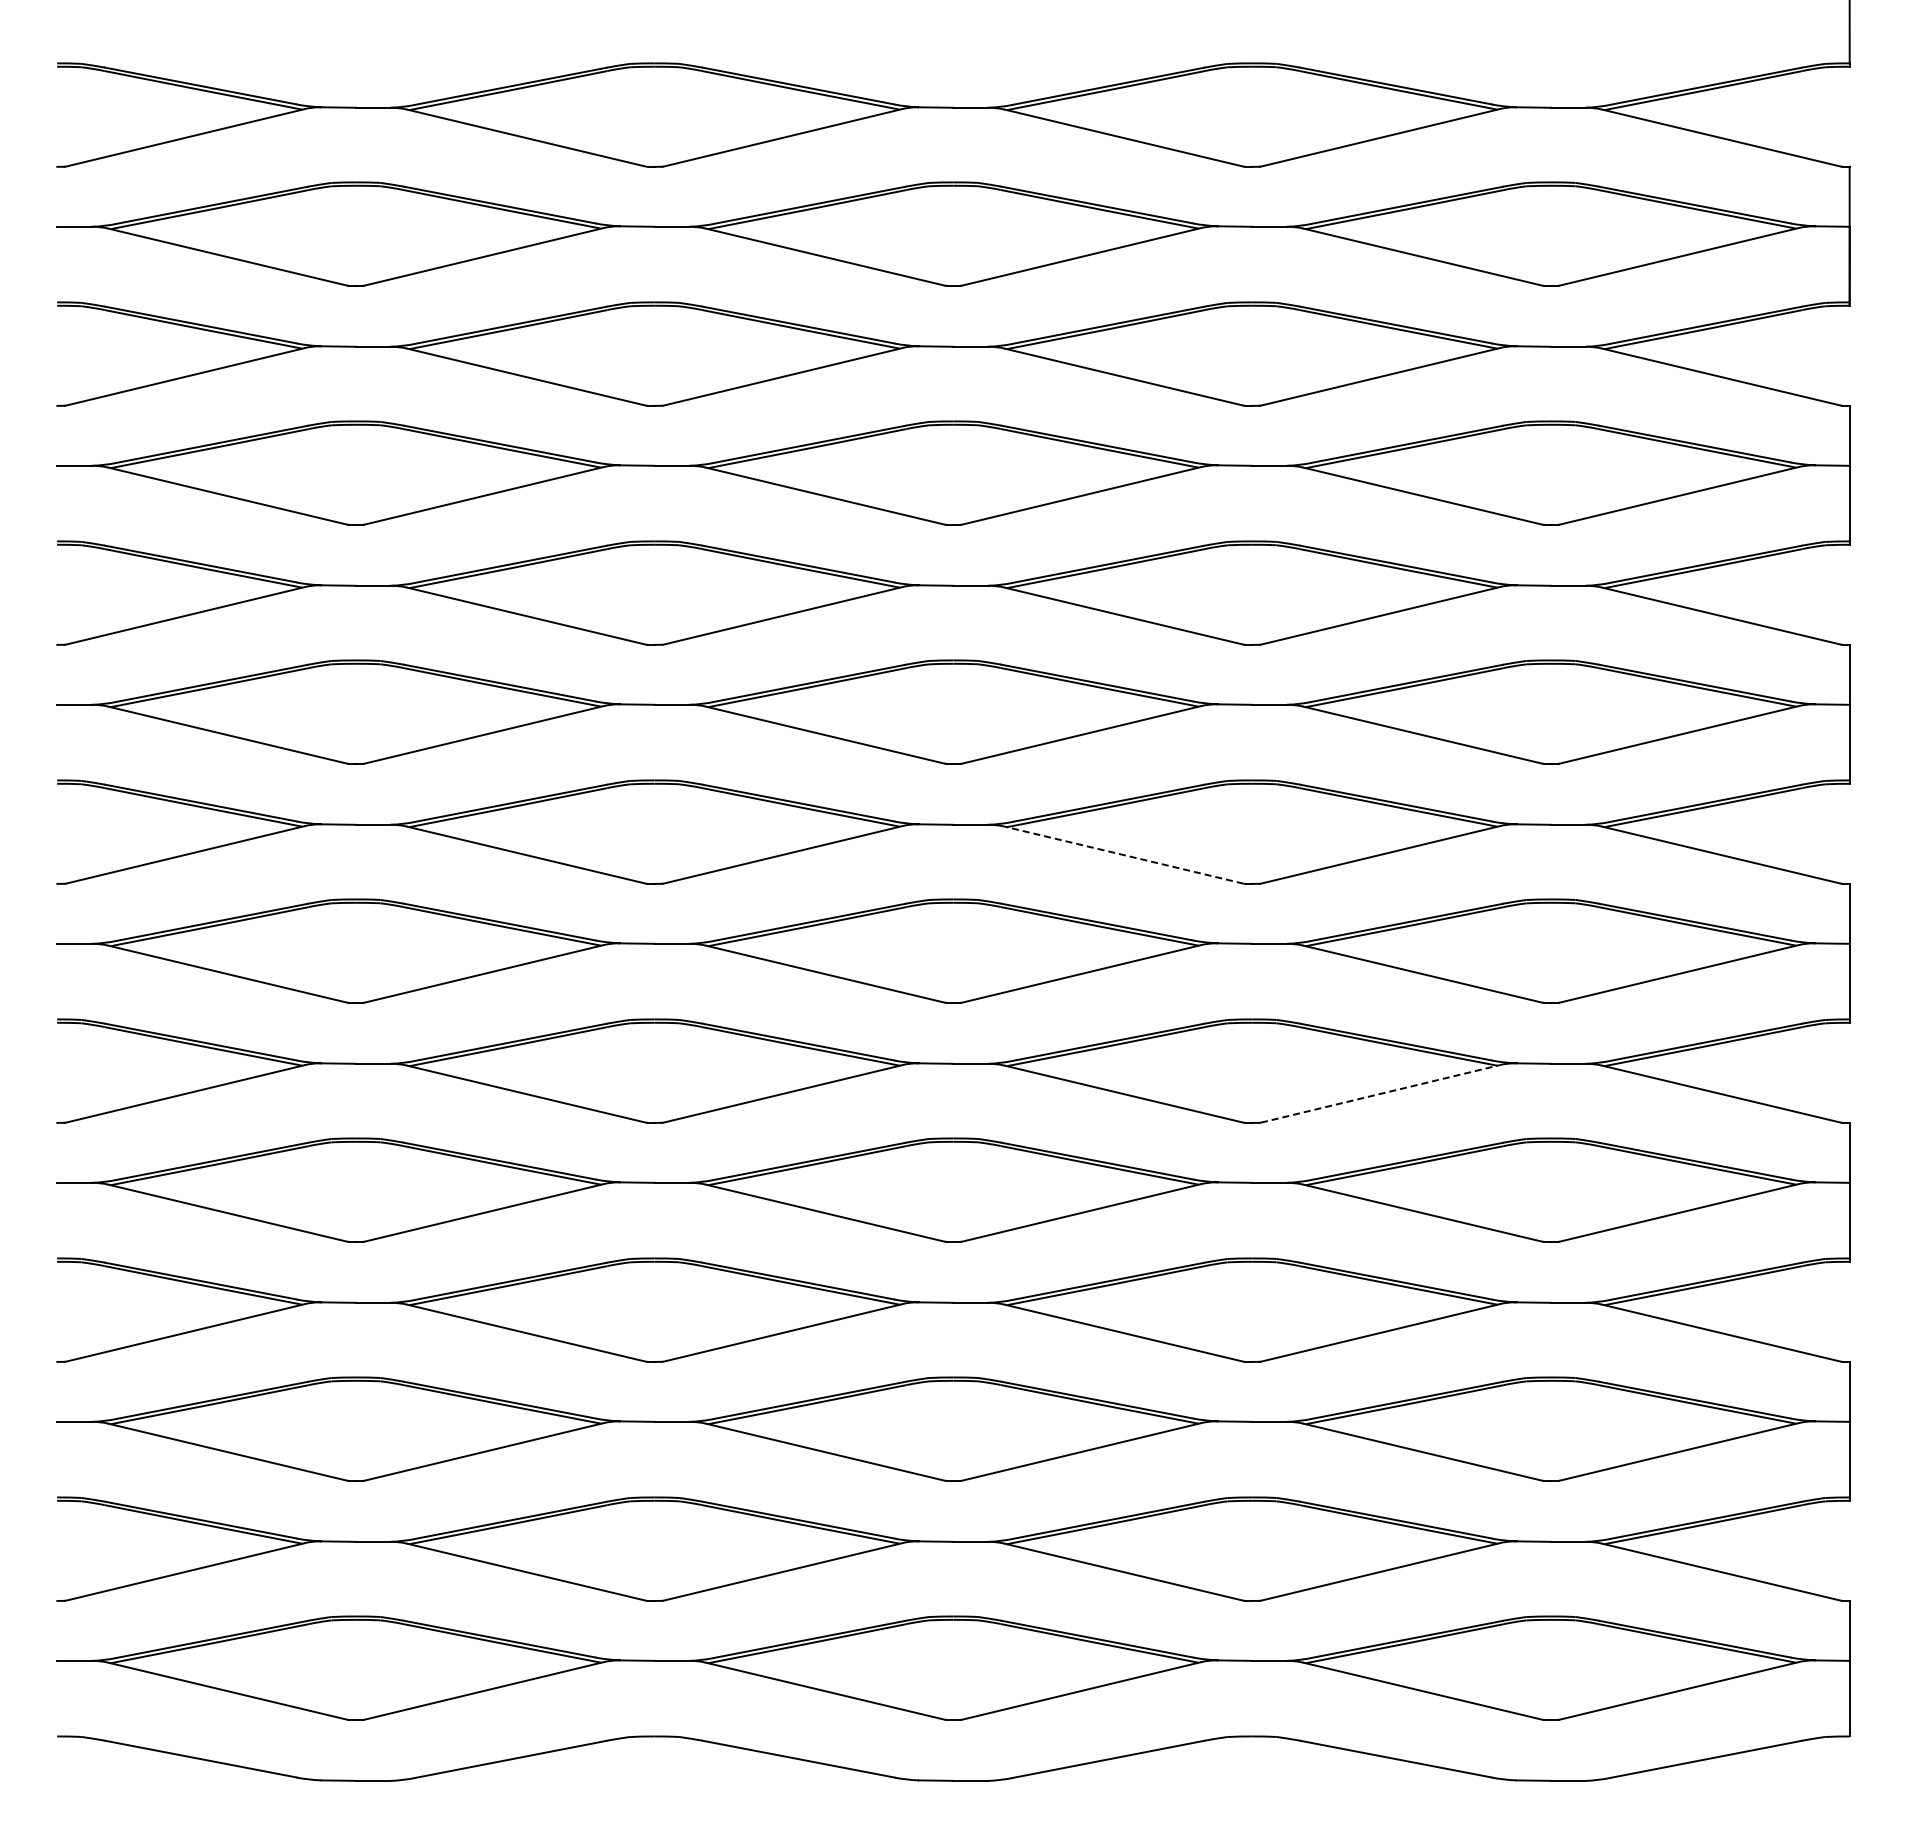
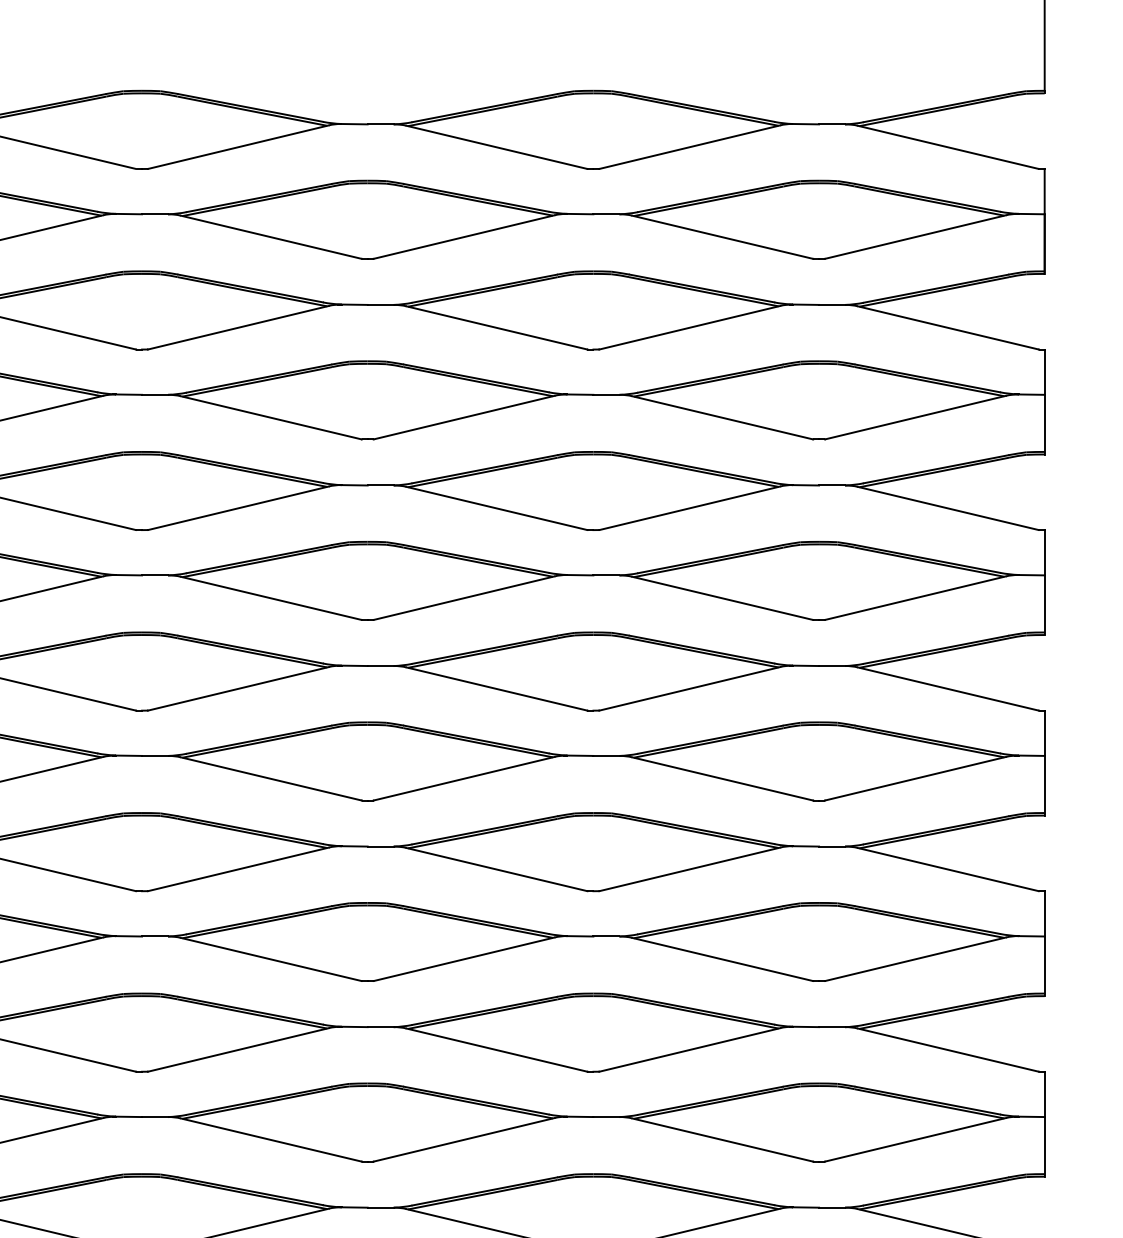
line: (1124, 855) -> (496, 689), dashed -> solid
line: (1380, 1093) -> (690, 868), dashed -> solid

